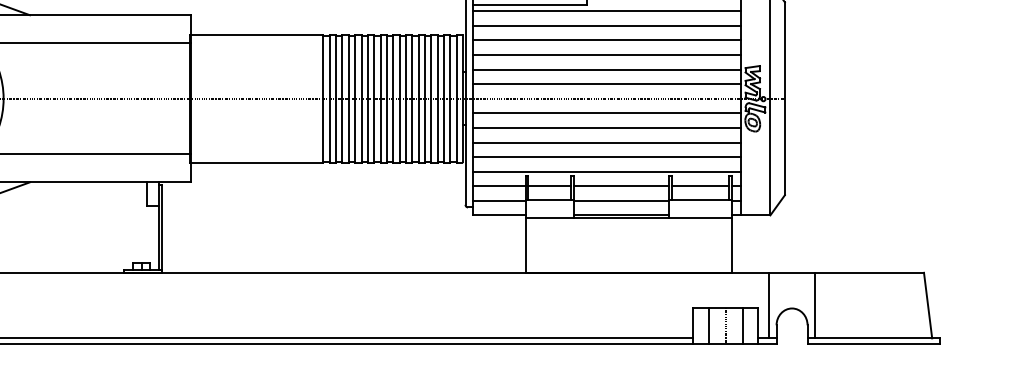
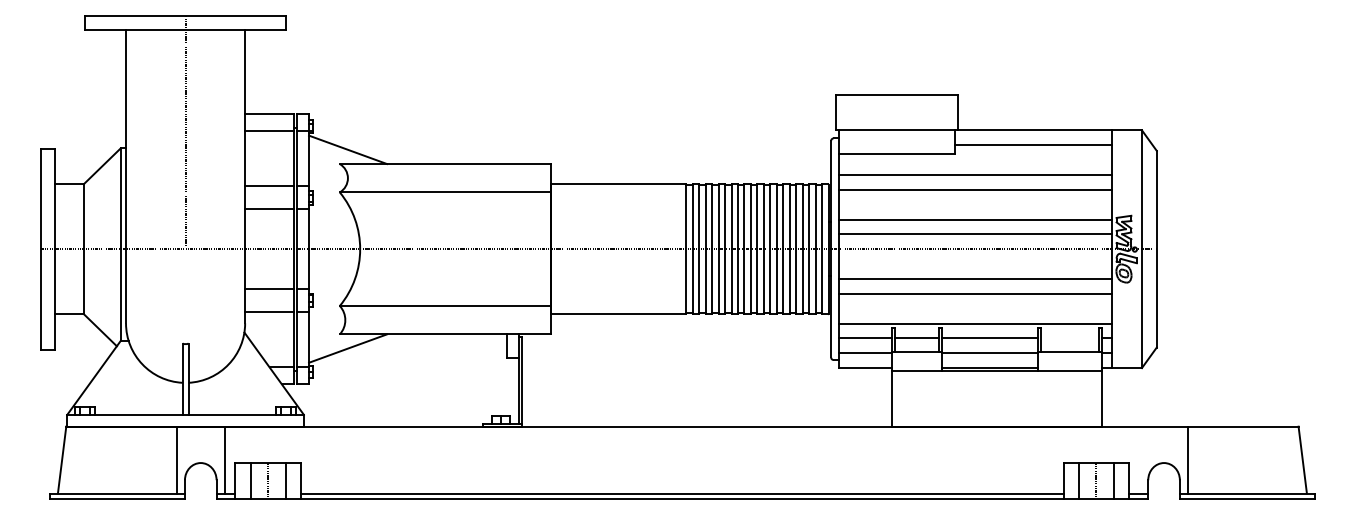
line: (607, 11) -> (975, 160), removed
line: (607, 54) -> (975, 204), removed
line: (607, 113) -> (975, 264), removed
line: (607, 156) -> (975, 308), removed
line: (700, 186) -> (1070, 338), removed
line: (768, 305) -> (1140, 459), removed

